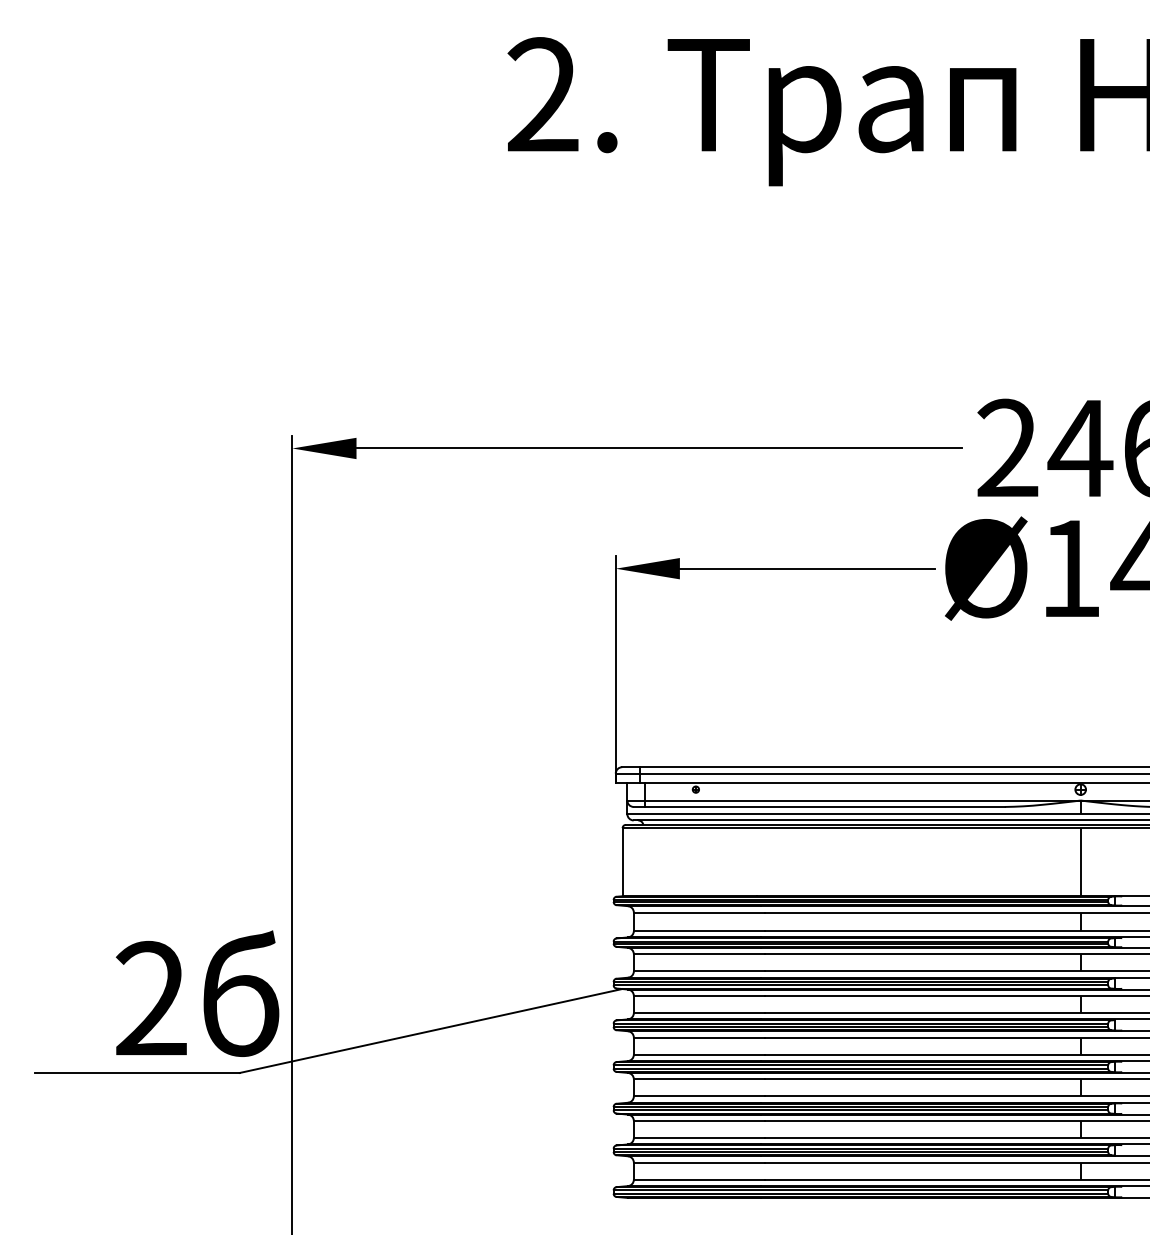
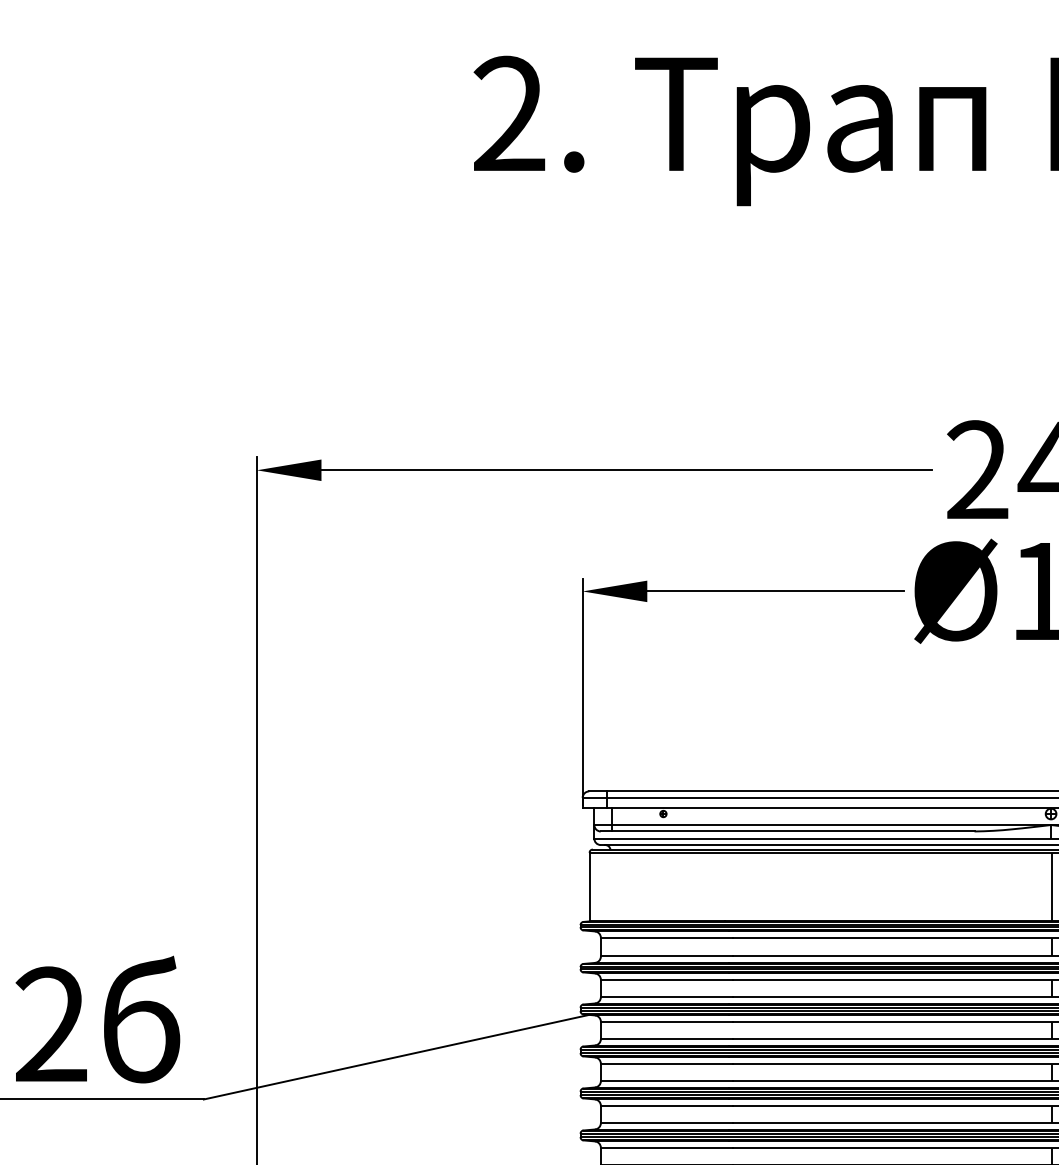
text: (197, 993) -> (97, 1019), moved

